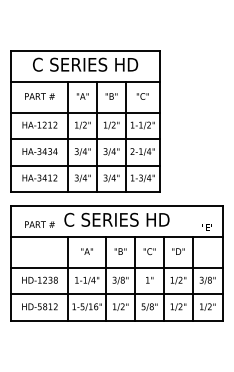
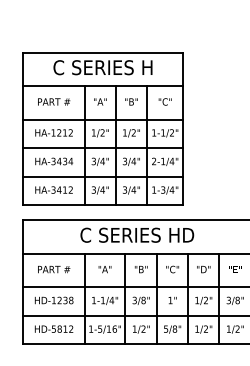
text: (85, 64) -> (103, 67), C SERIES HD -> C SERIES H
text: (39, 224) -> (53, 269), moved
text: (206, 227) -> (234, 269), moved

